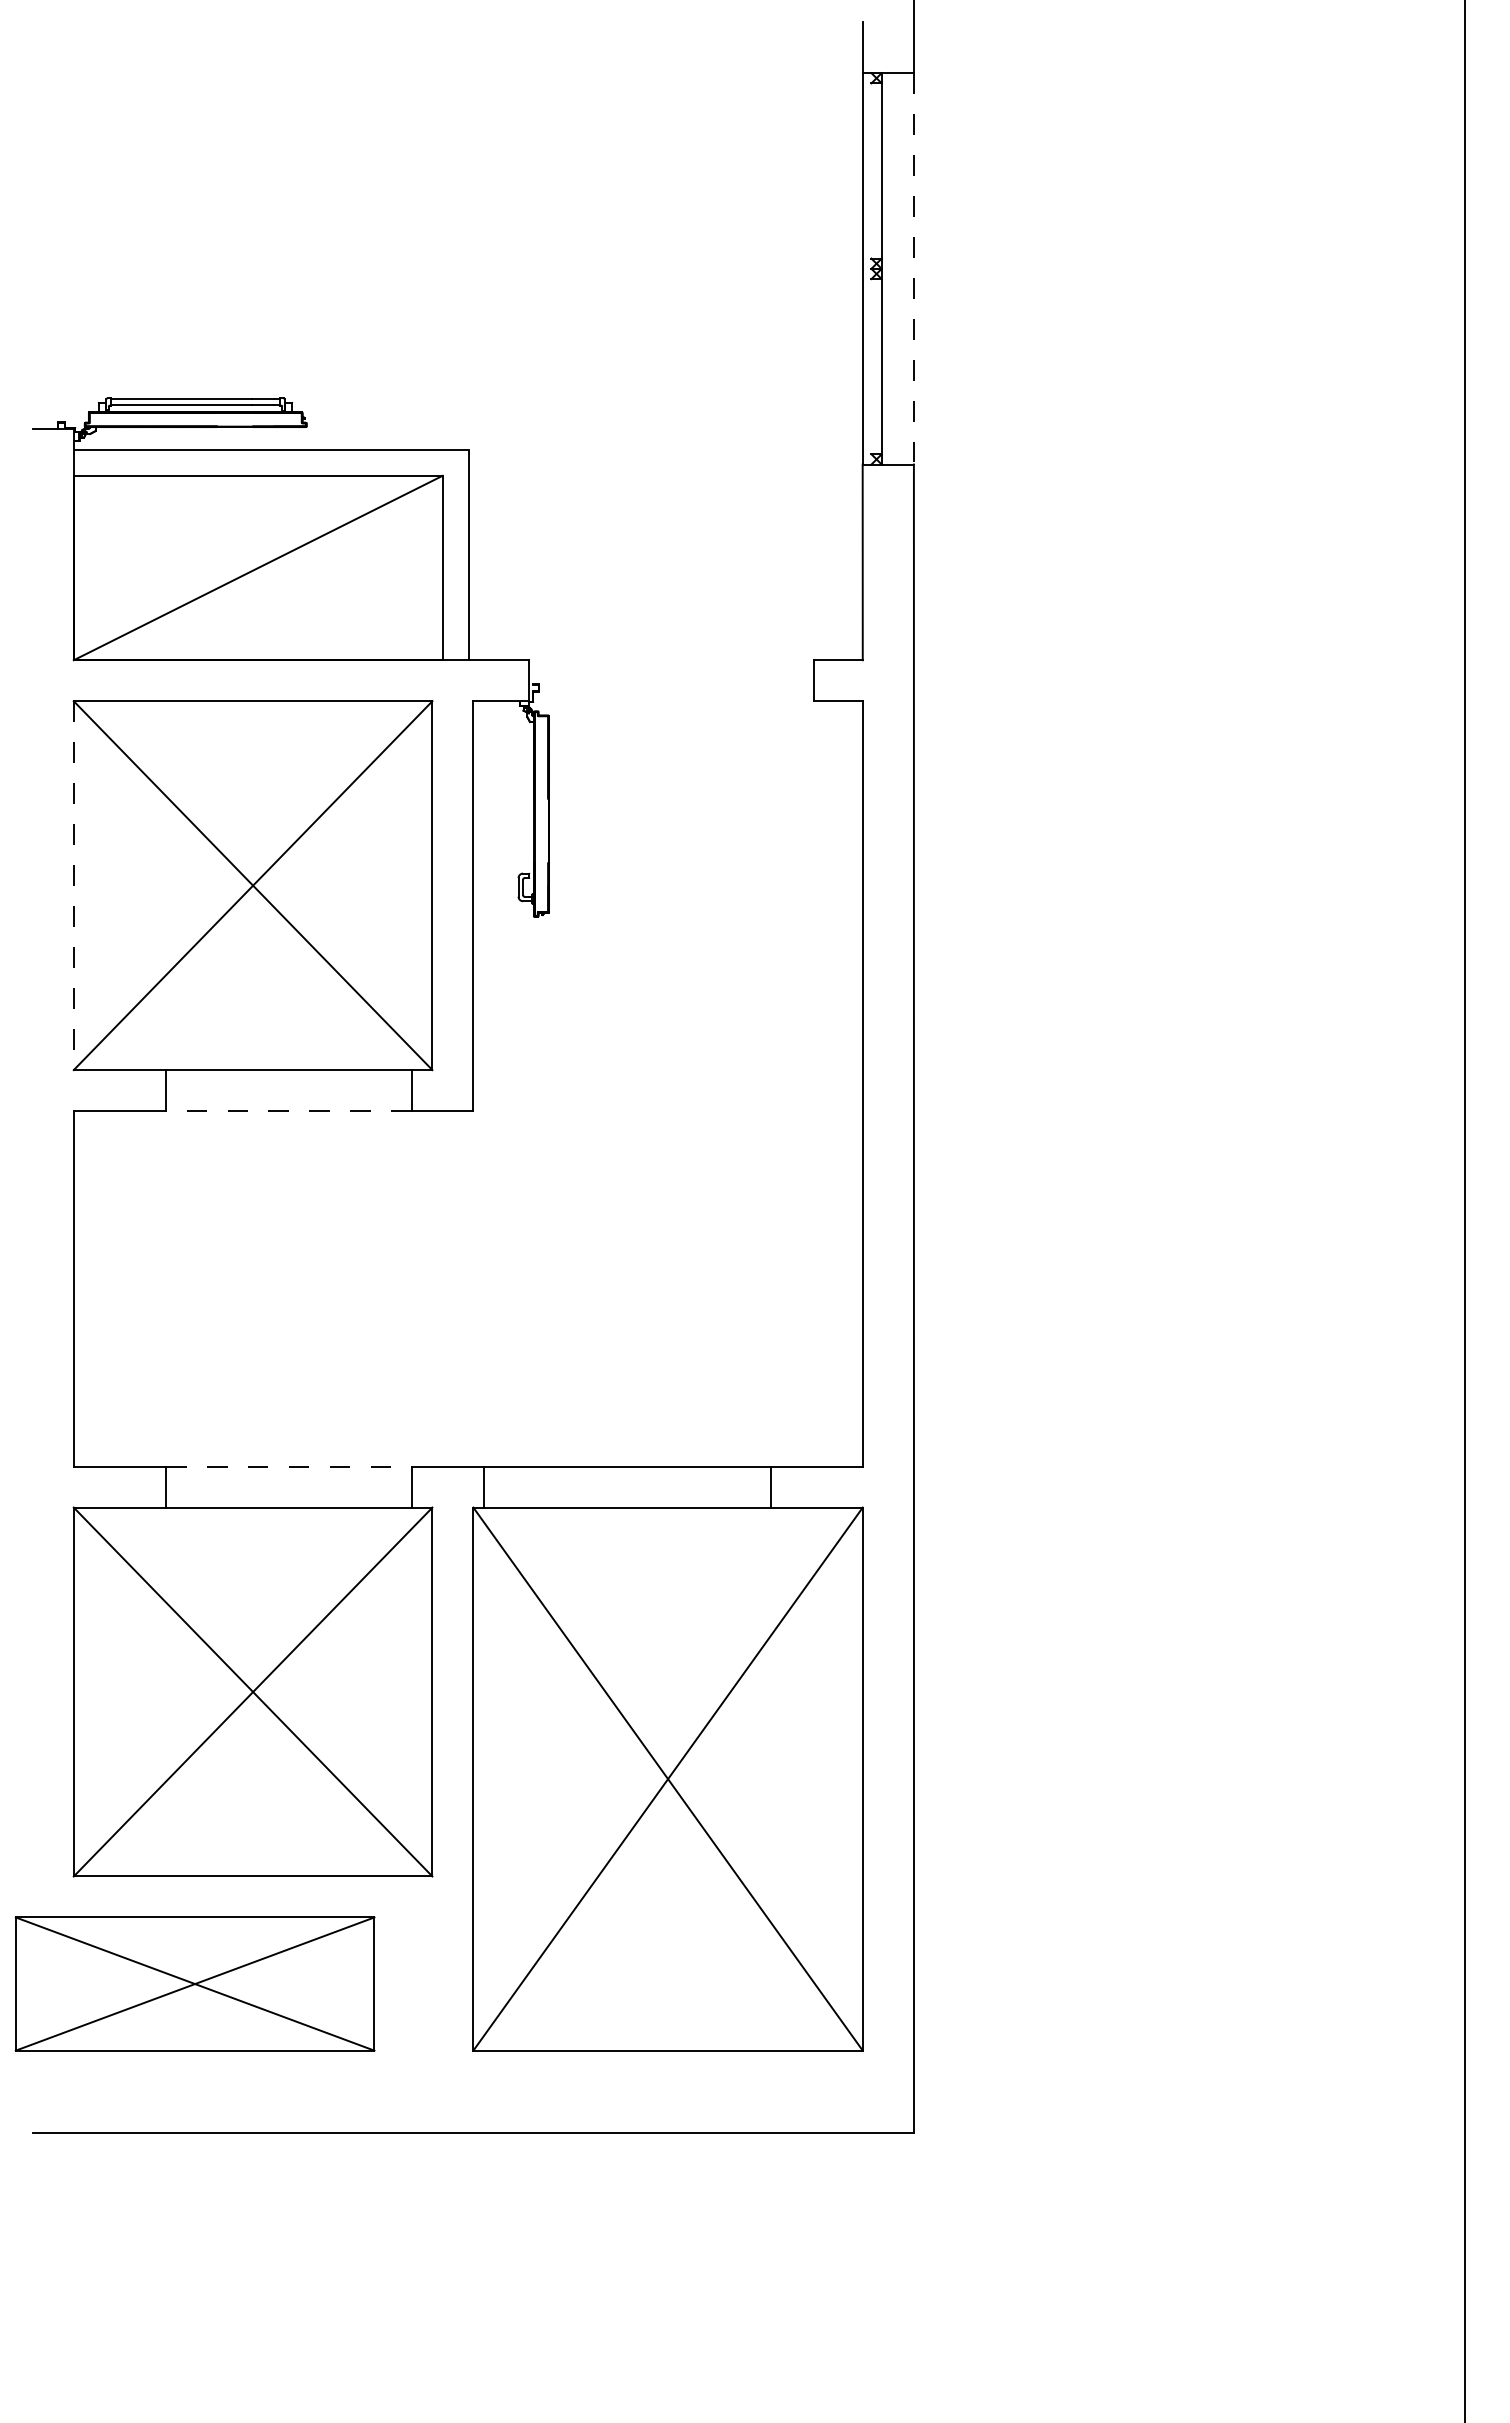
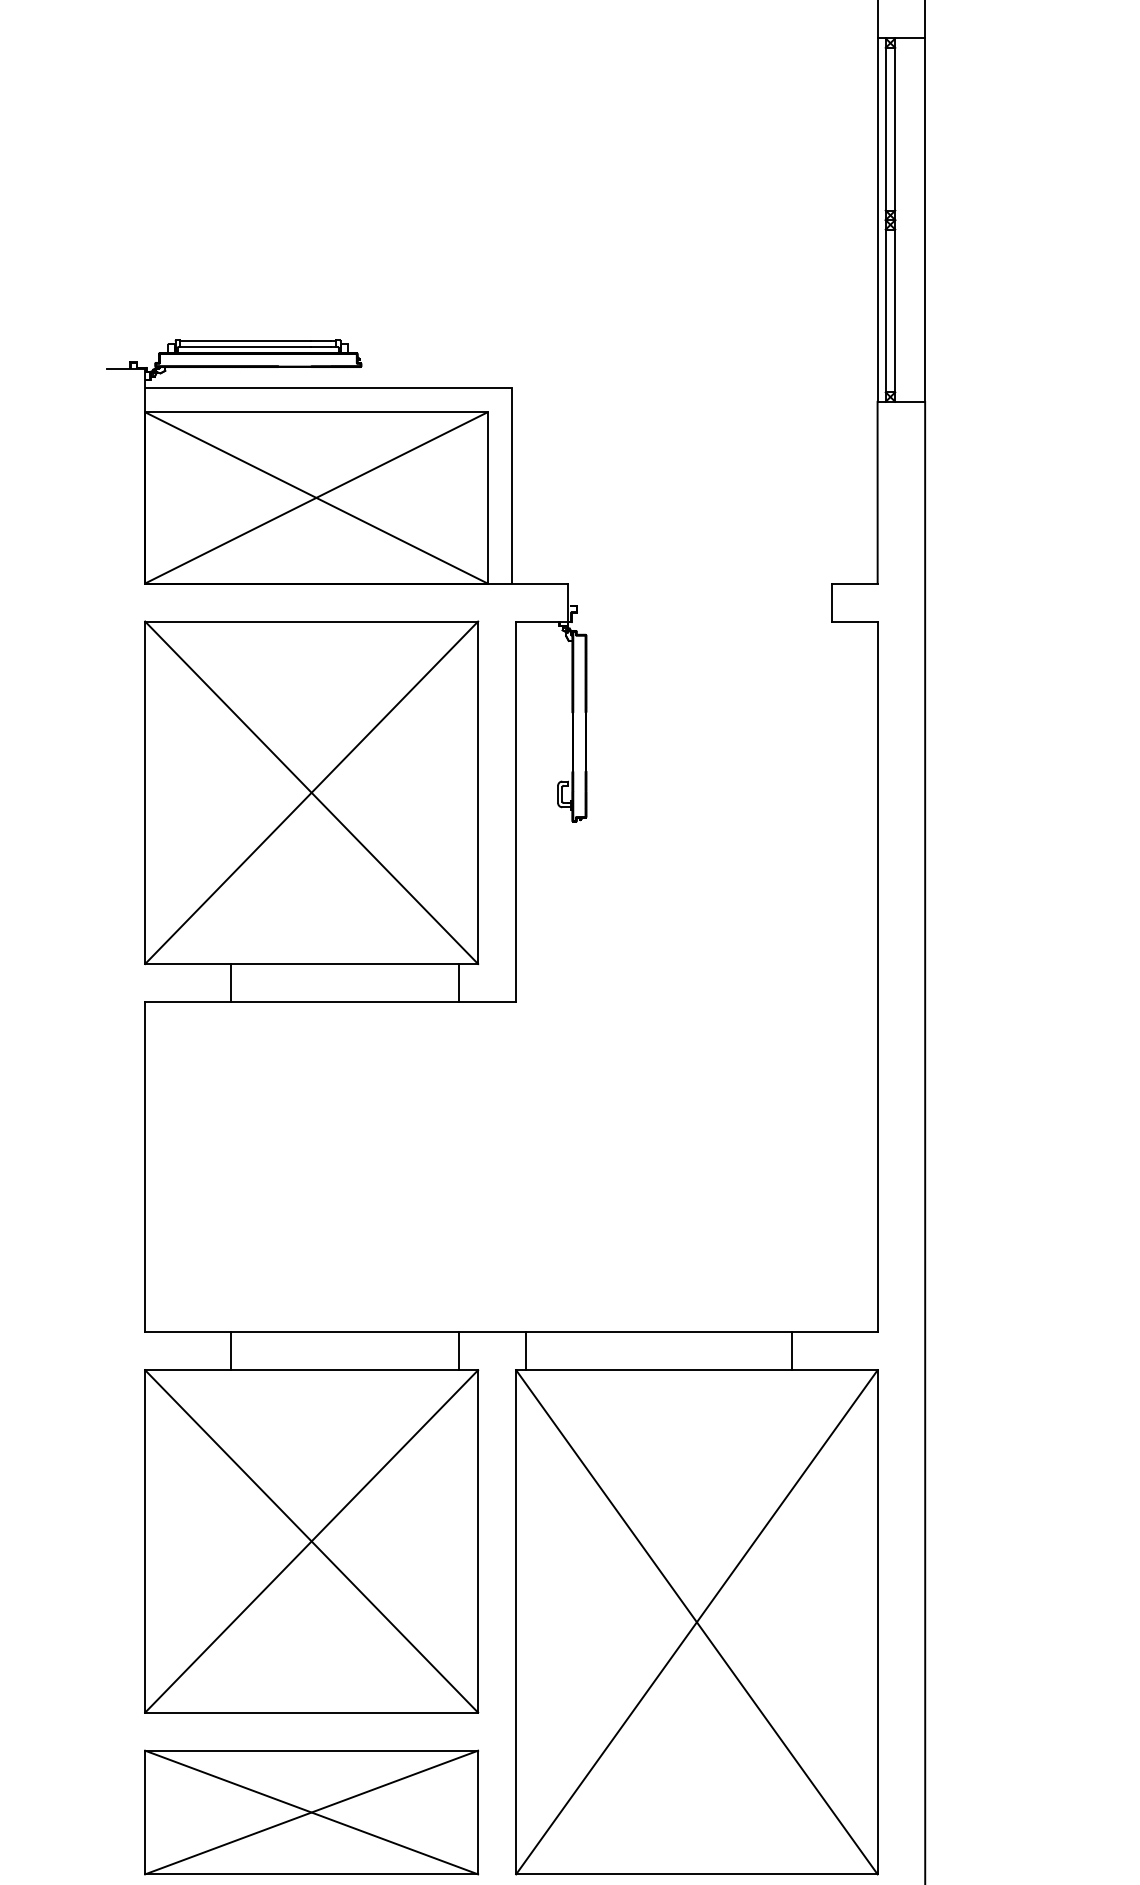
line: (871, 268) -> (885, 219), added
line: (913, 268) -> (924, 219), dashed -> solid
line: (257, 567) -> (315, 497), added
line: (73, 886) -> (144, 793), dashed -> solid
line: (288, 1111) -> (344, 1002), dashed -> solid
line: (288, 1466) -> (344, 1332), dashed -> solid
part: (194, 1983) -> (311, 1812), moved

